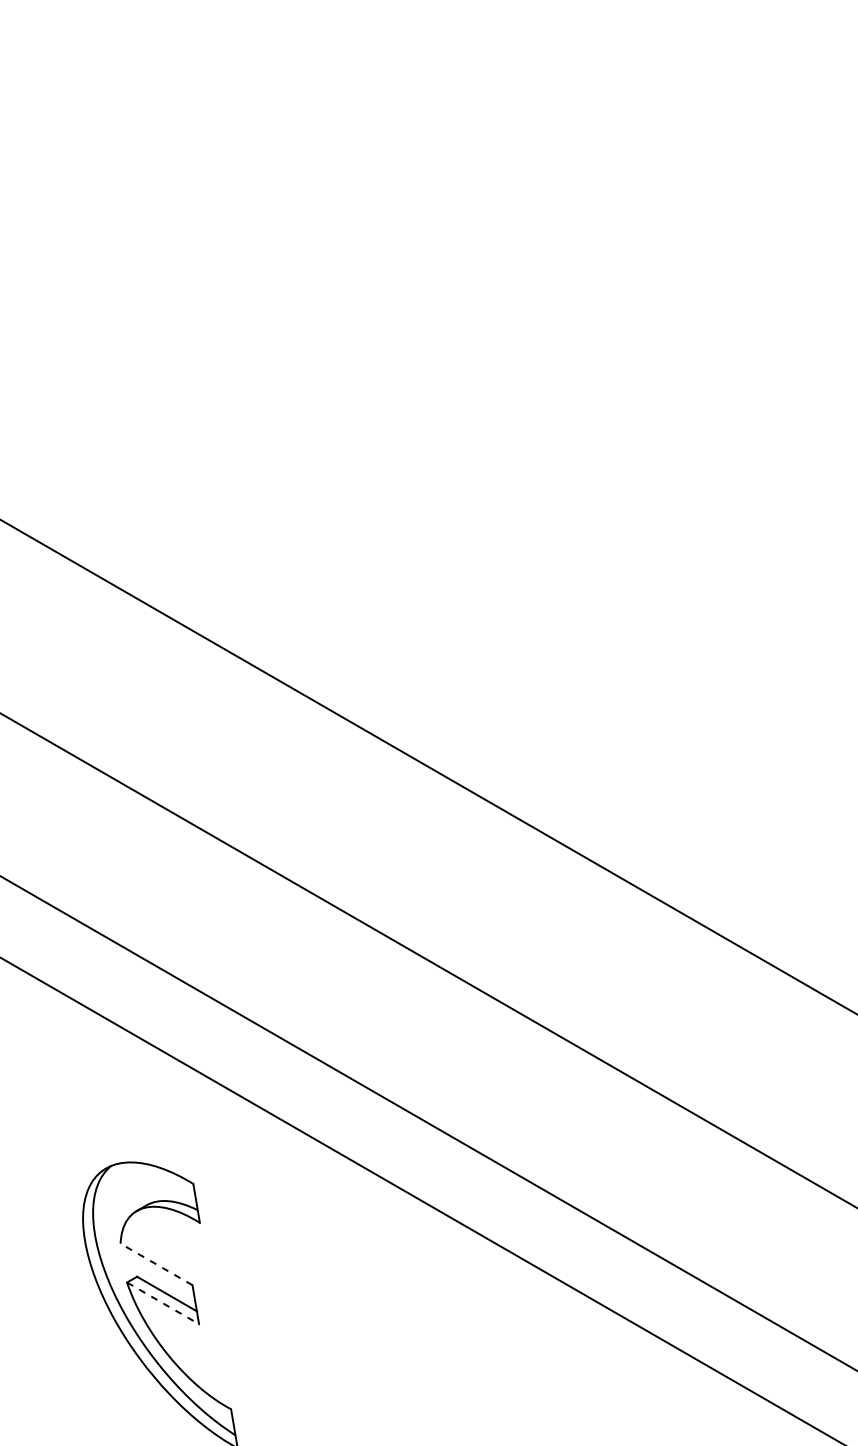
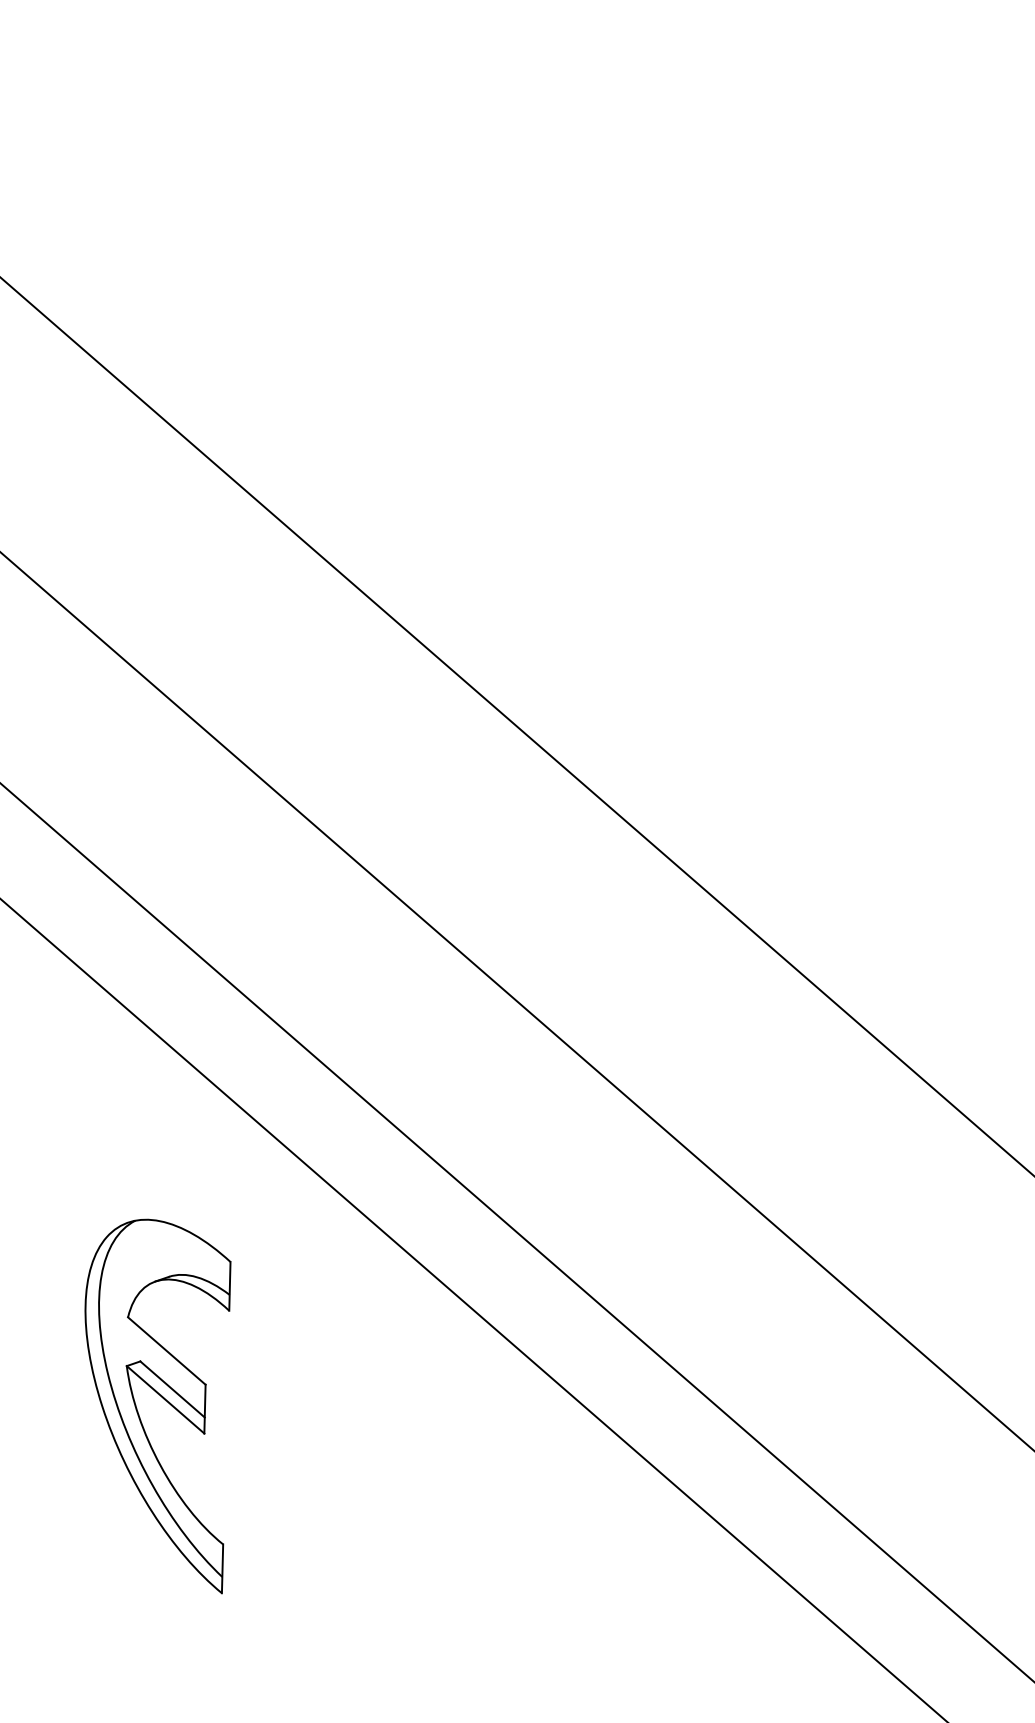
line: (156, 1264) -> (166, 1351), dashed -> solid
line: (163, 1303) -> (166, 1400), dashed -> solid

